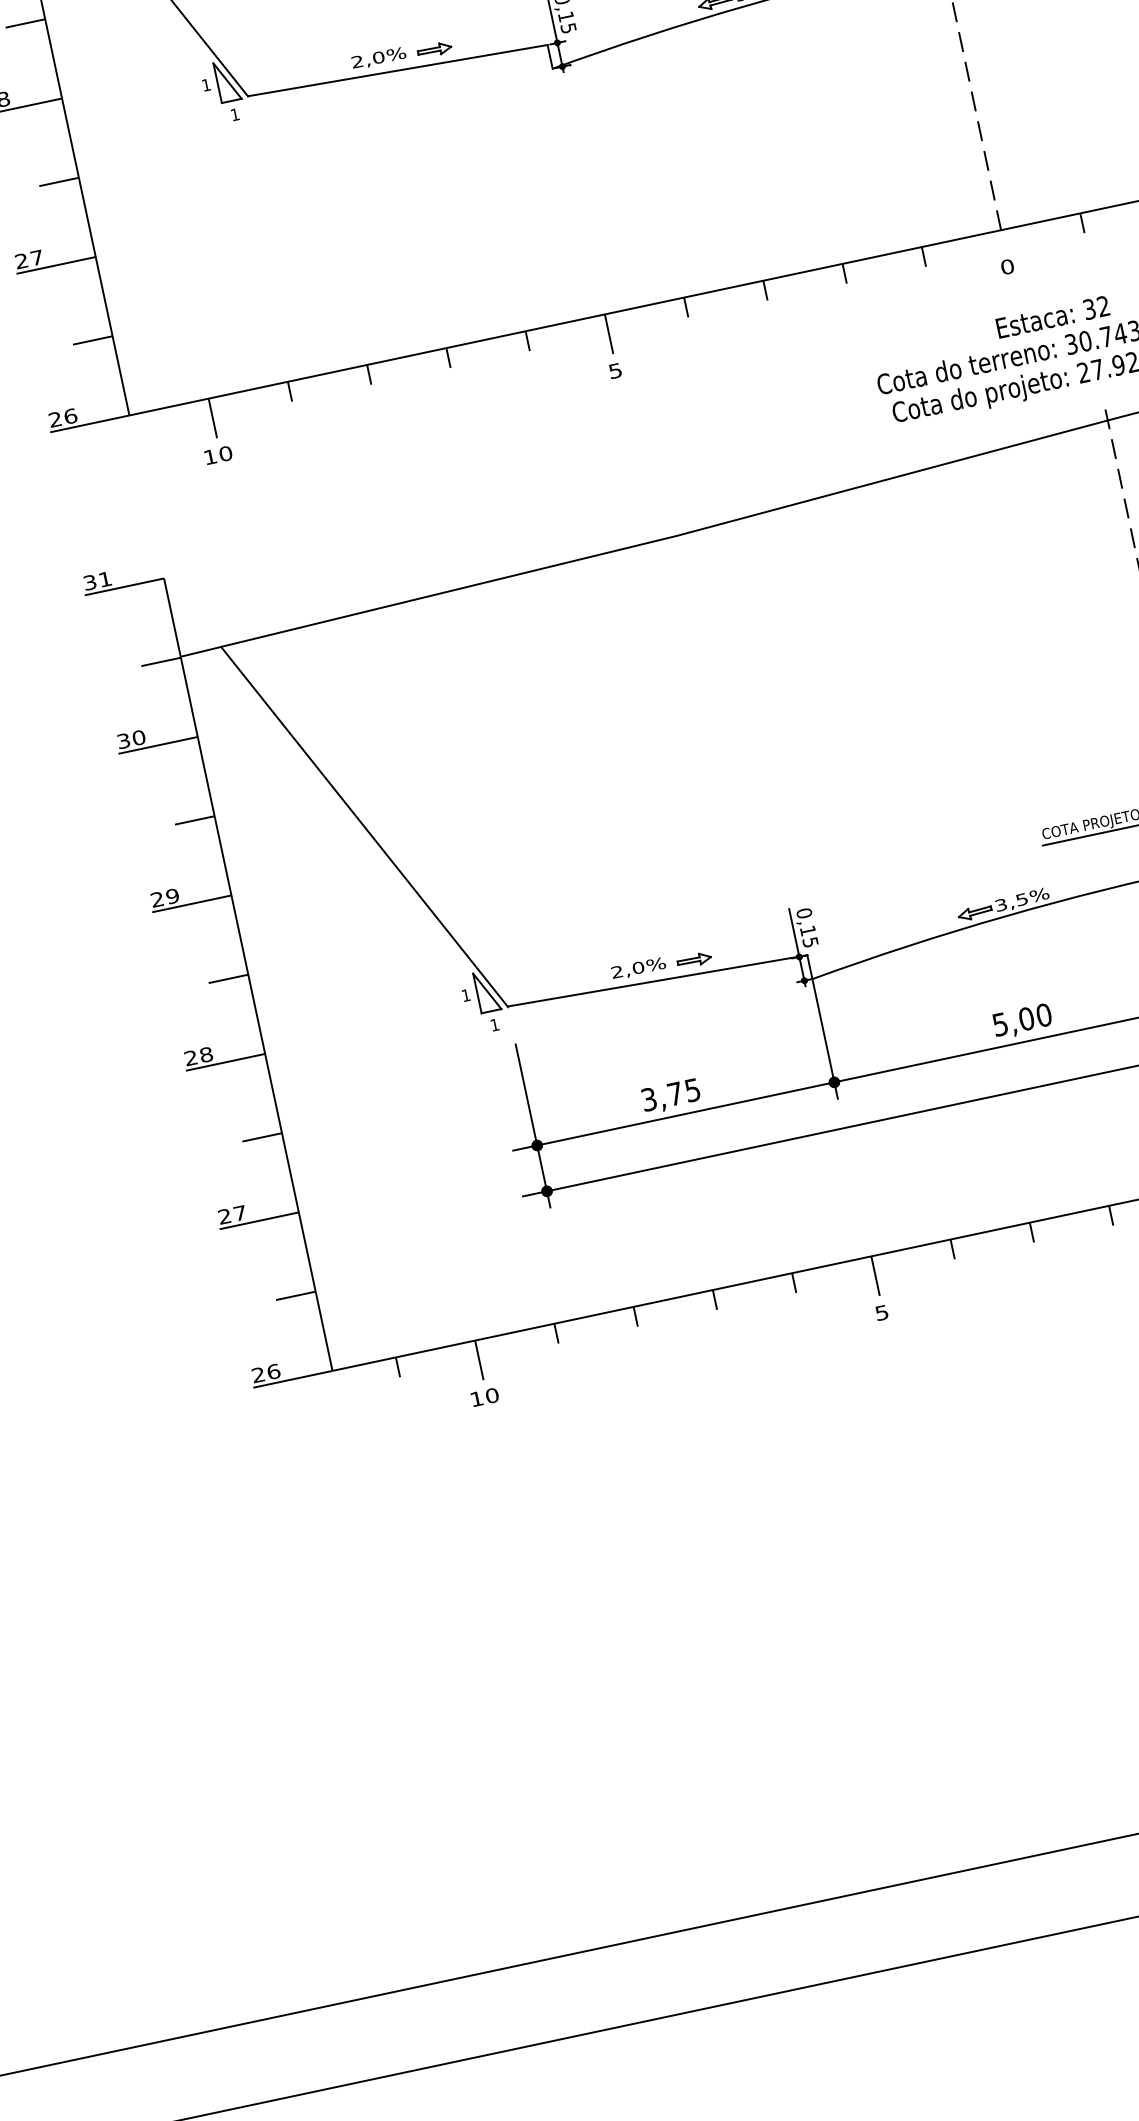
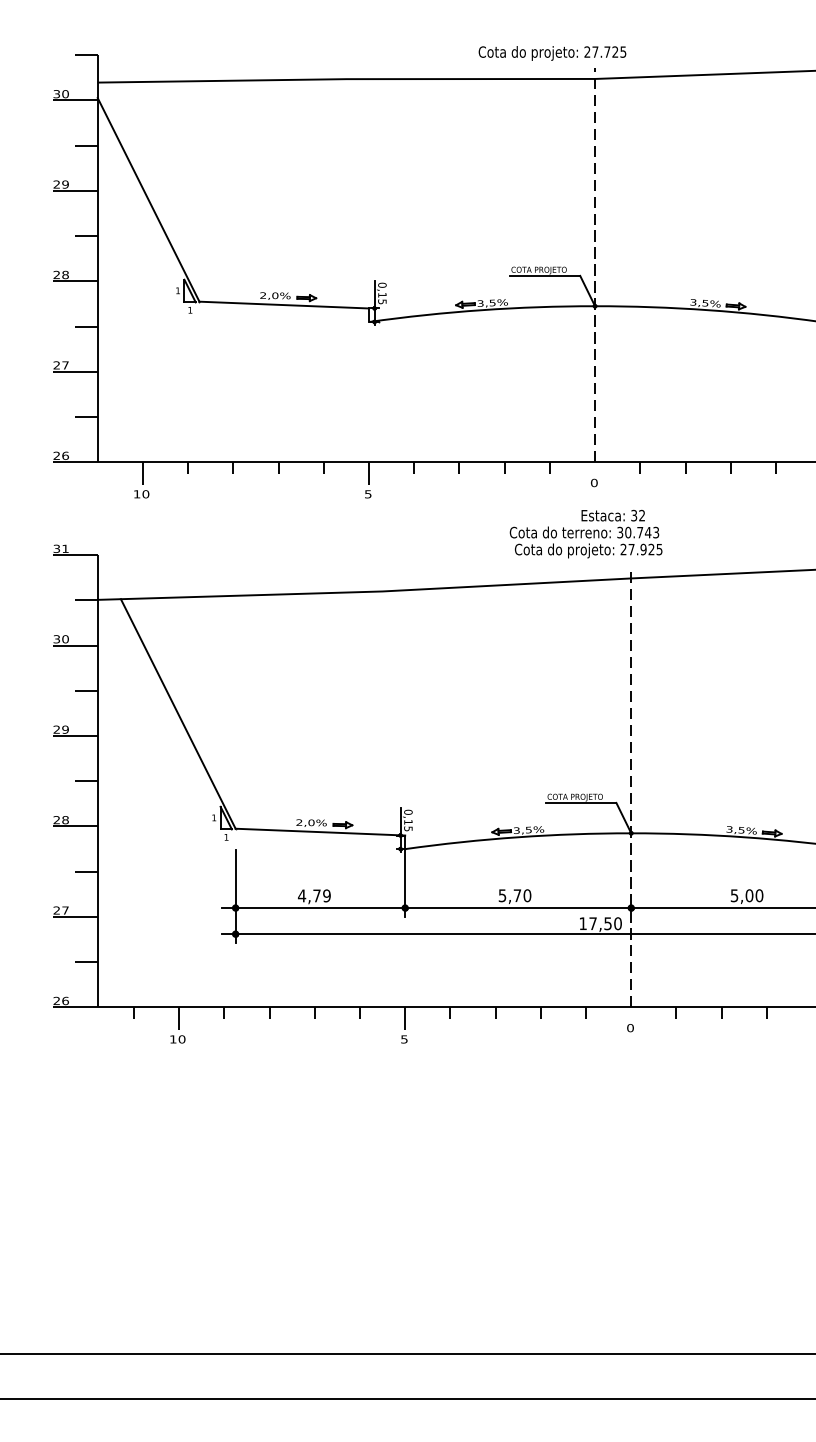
text: (1026, 1018) -> (517, 895), 5,00 -> 5,70
text: (669, 1094) -> (313, 895), 3,75 -> 4,79

